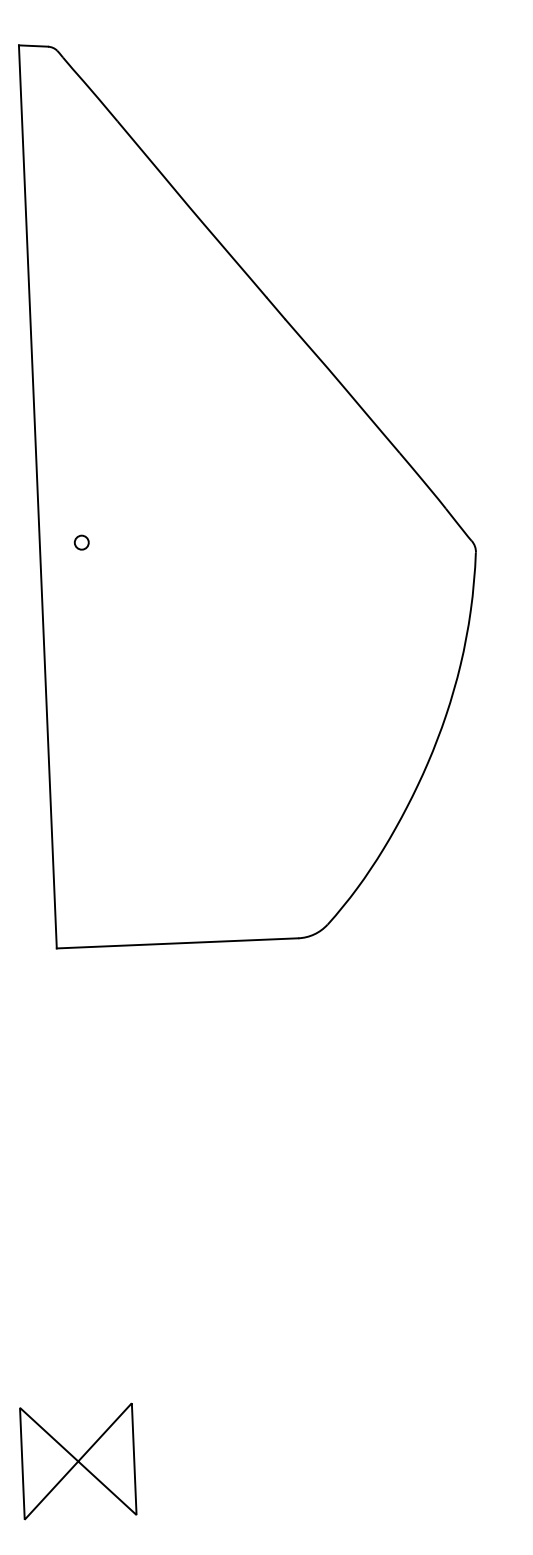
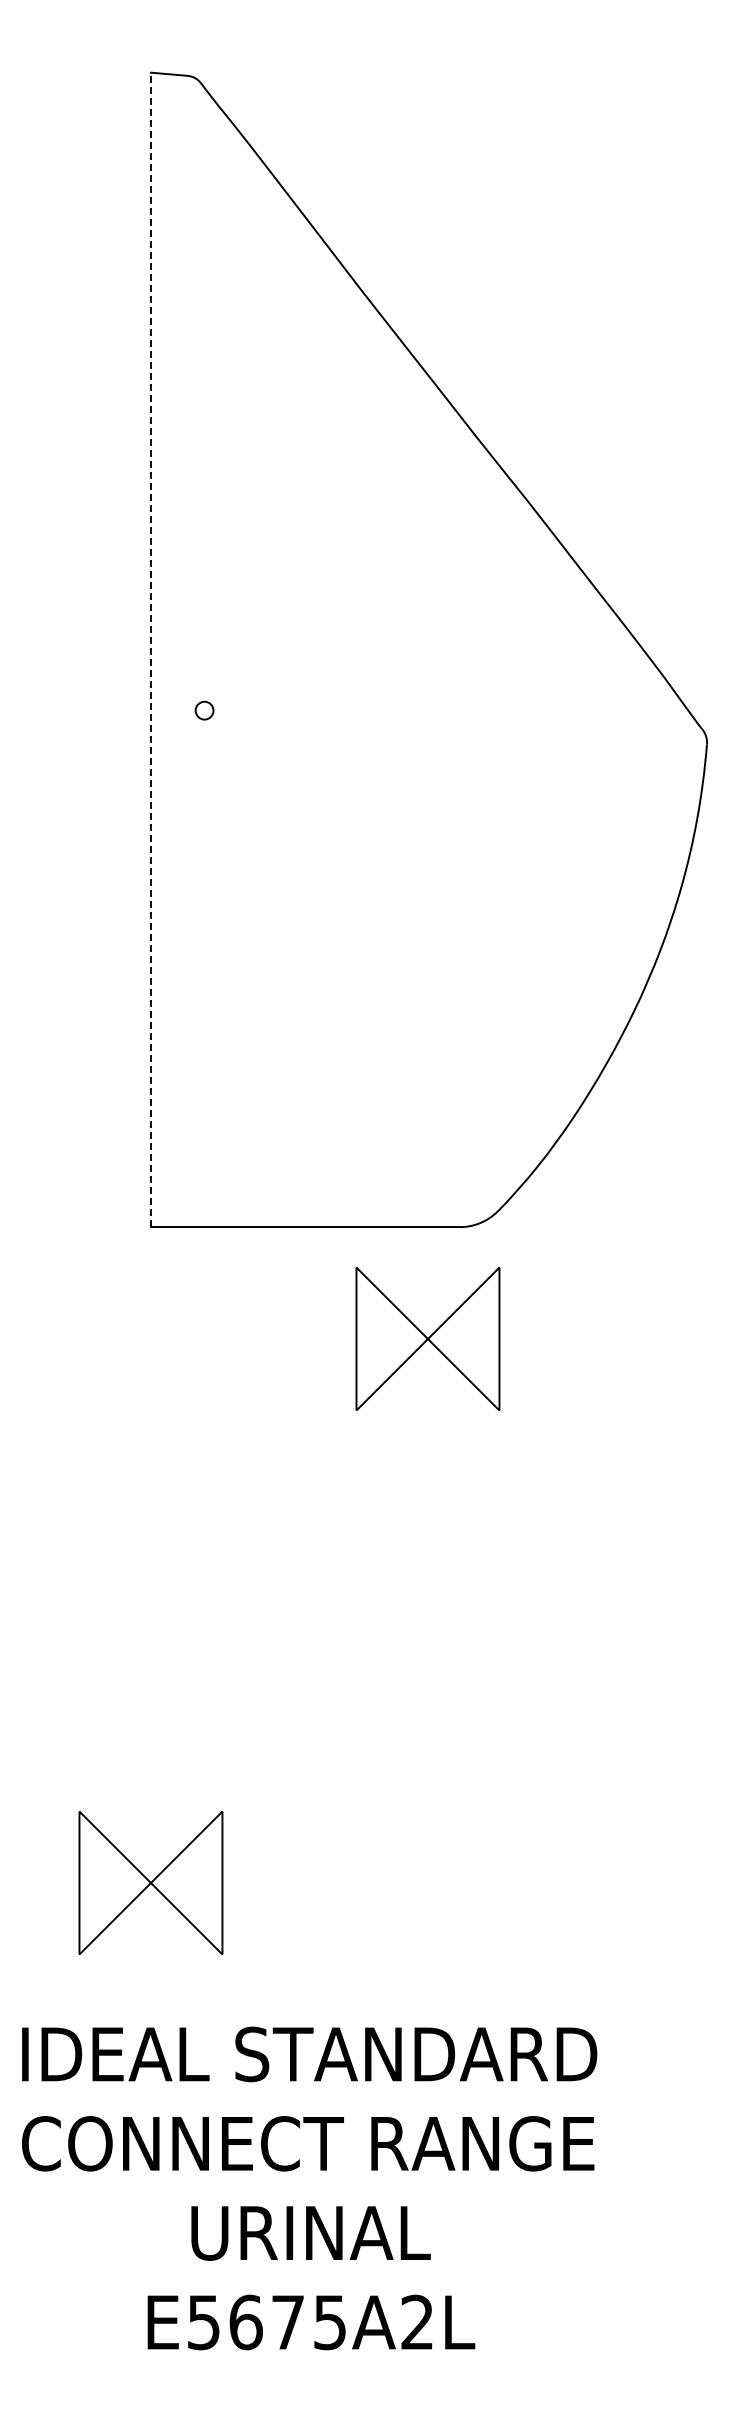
line: (37, 496) -> (150, 649), solid -> dashed
part: (276, 1026) -> (427, 1338), added

